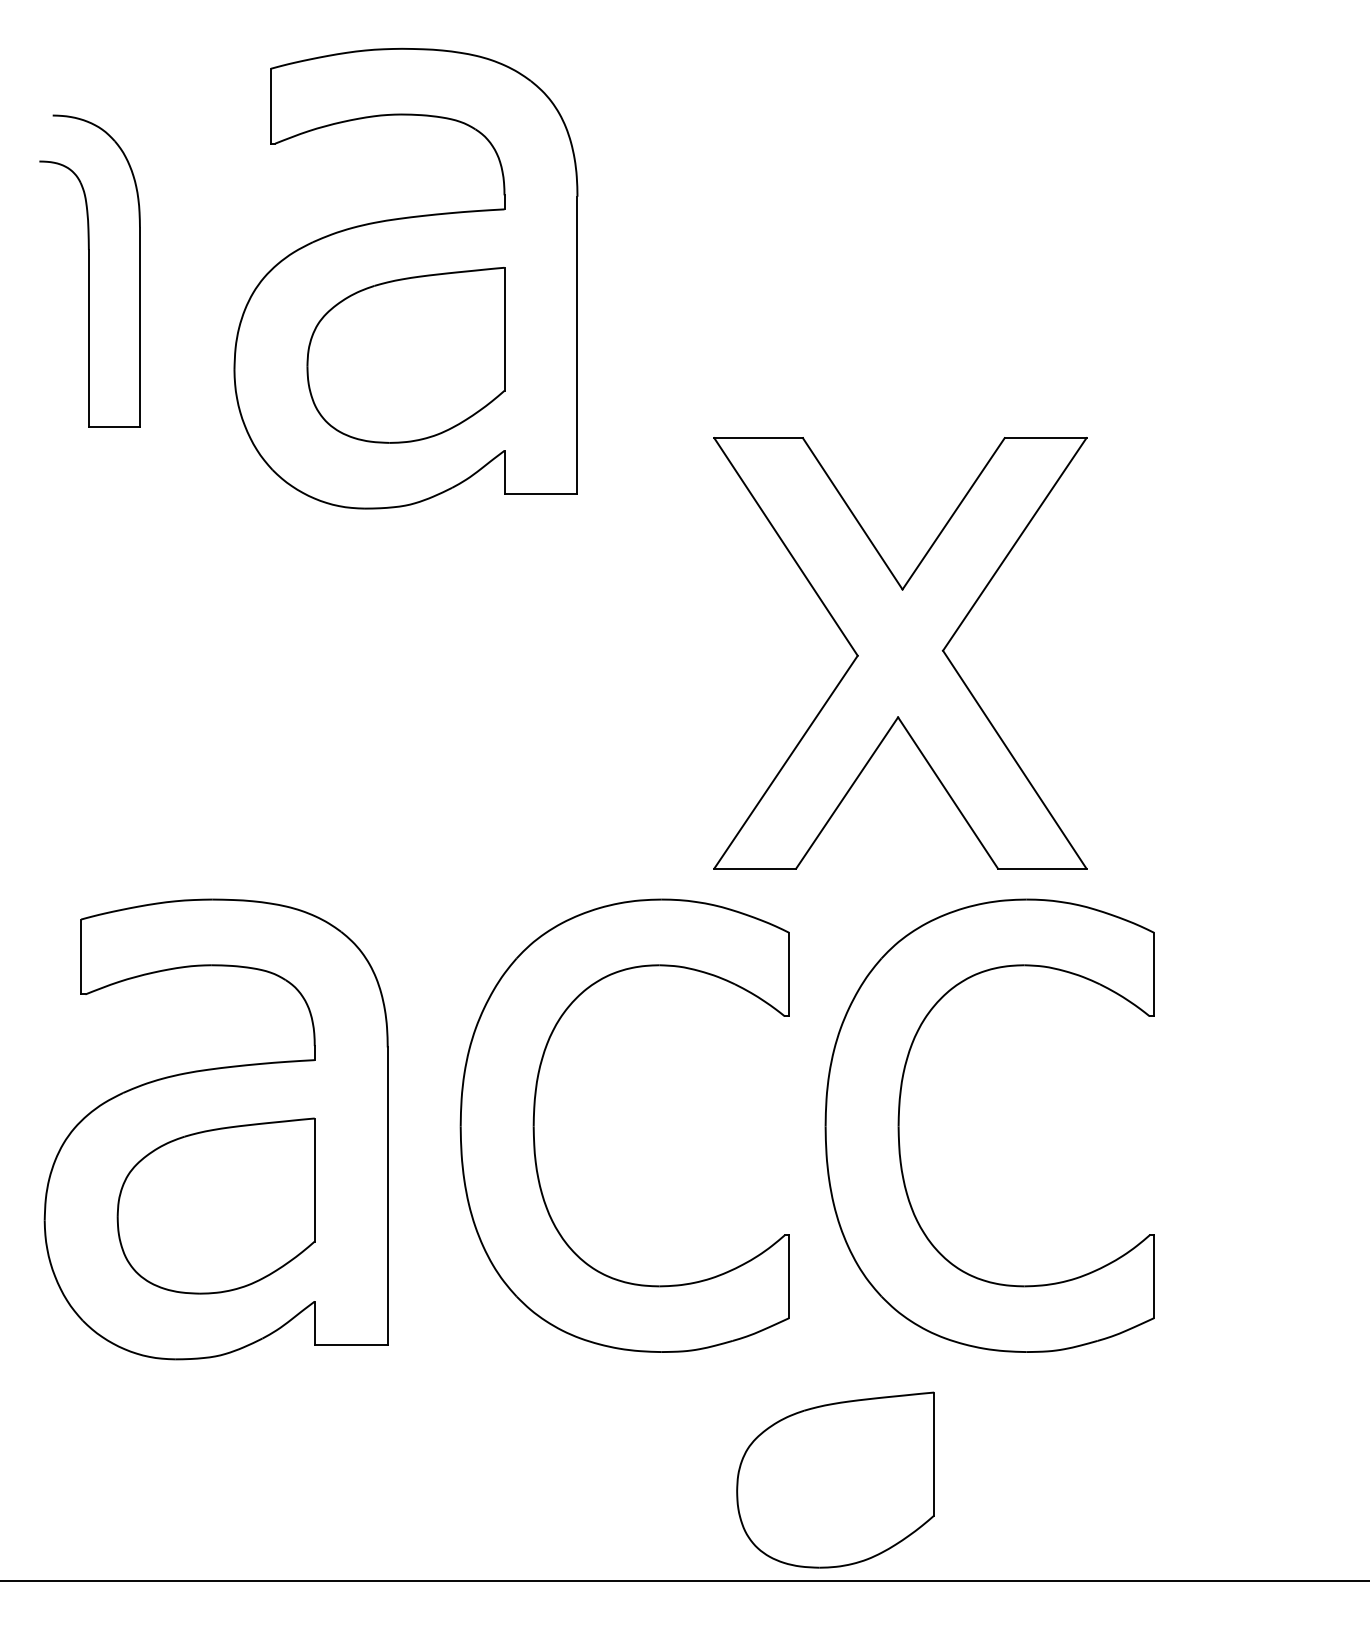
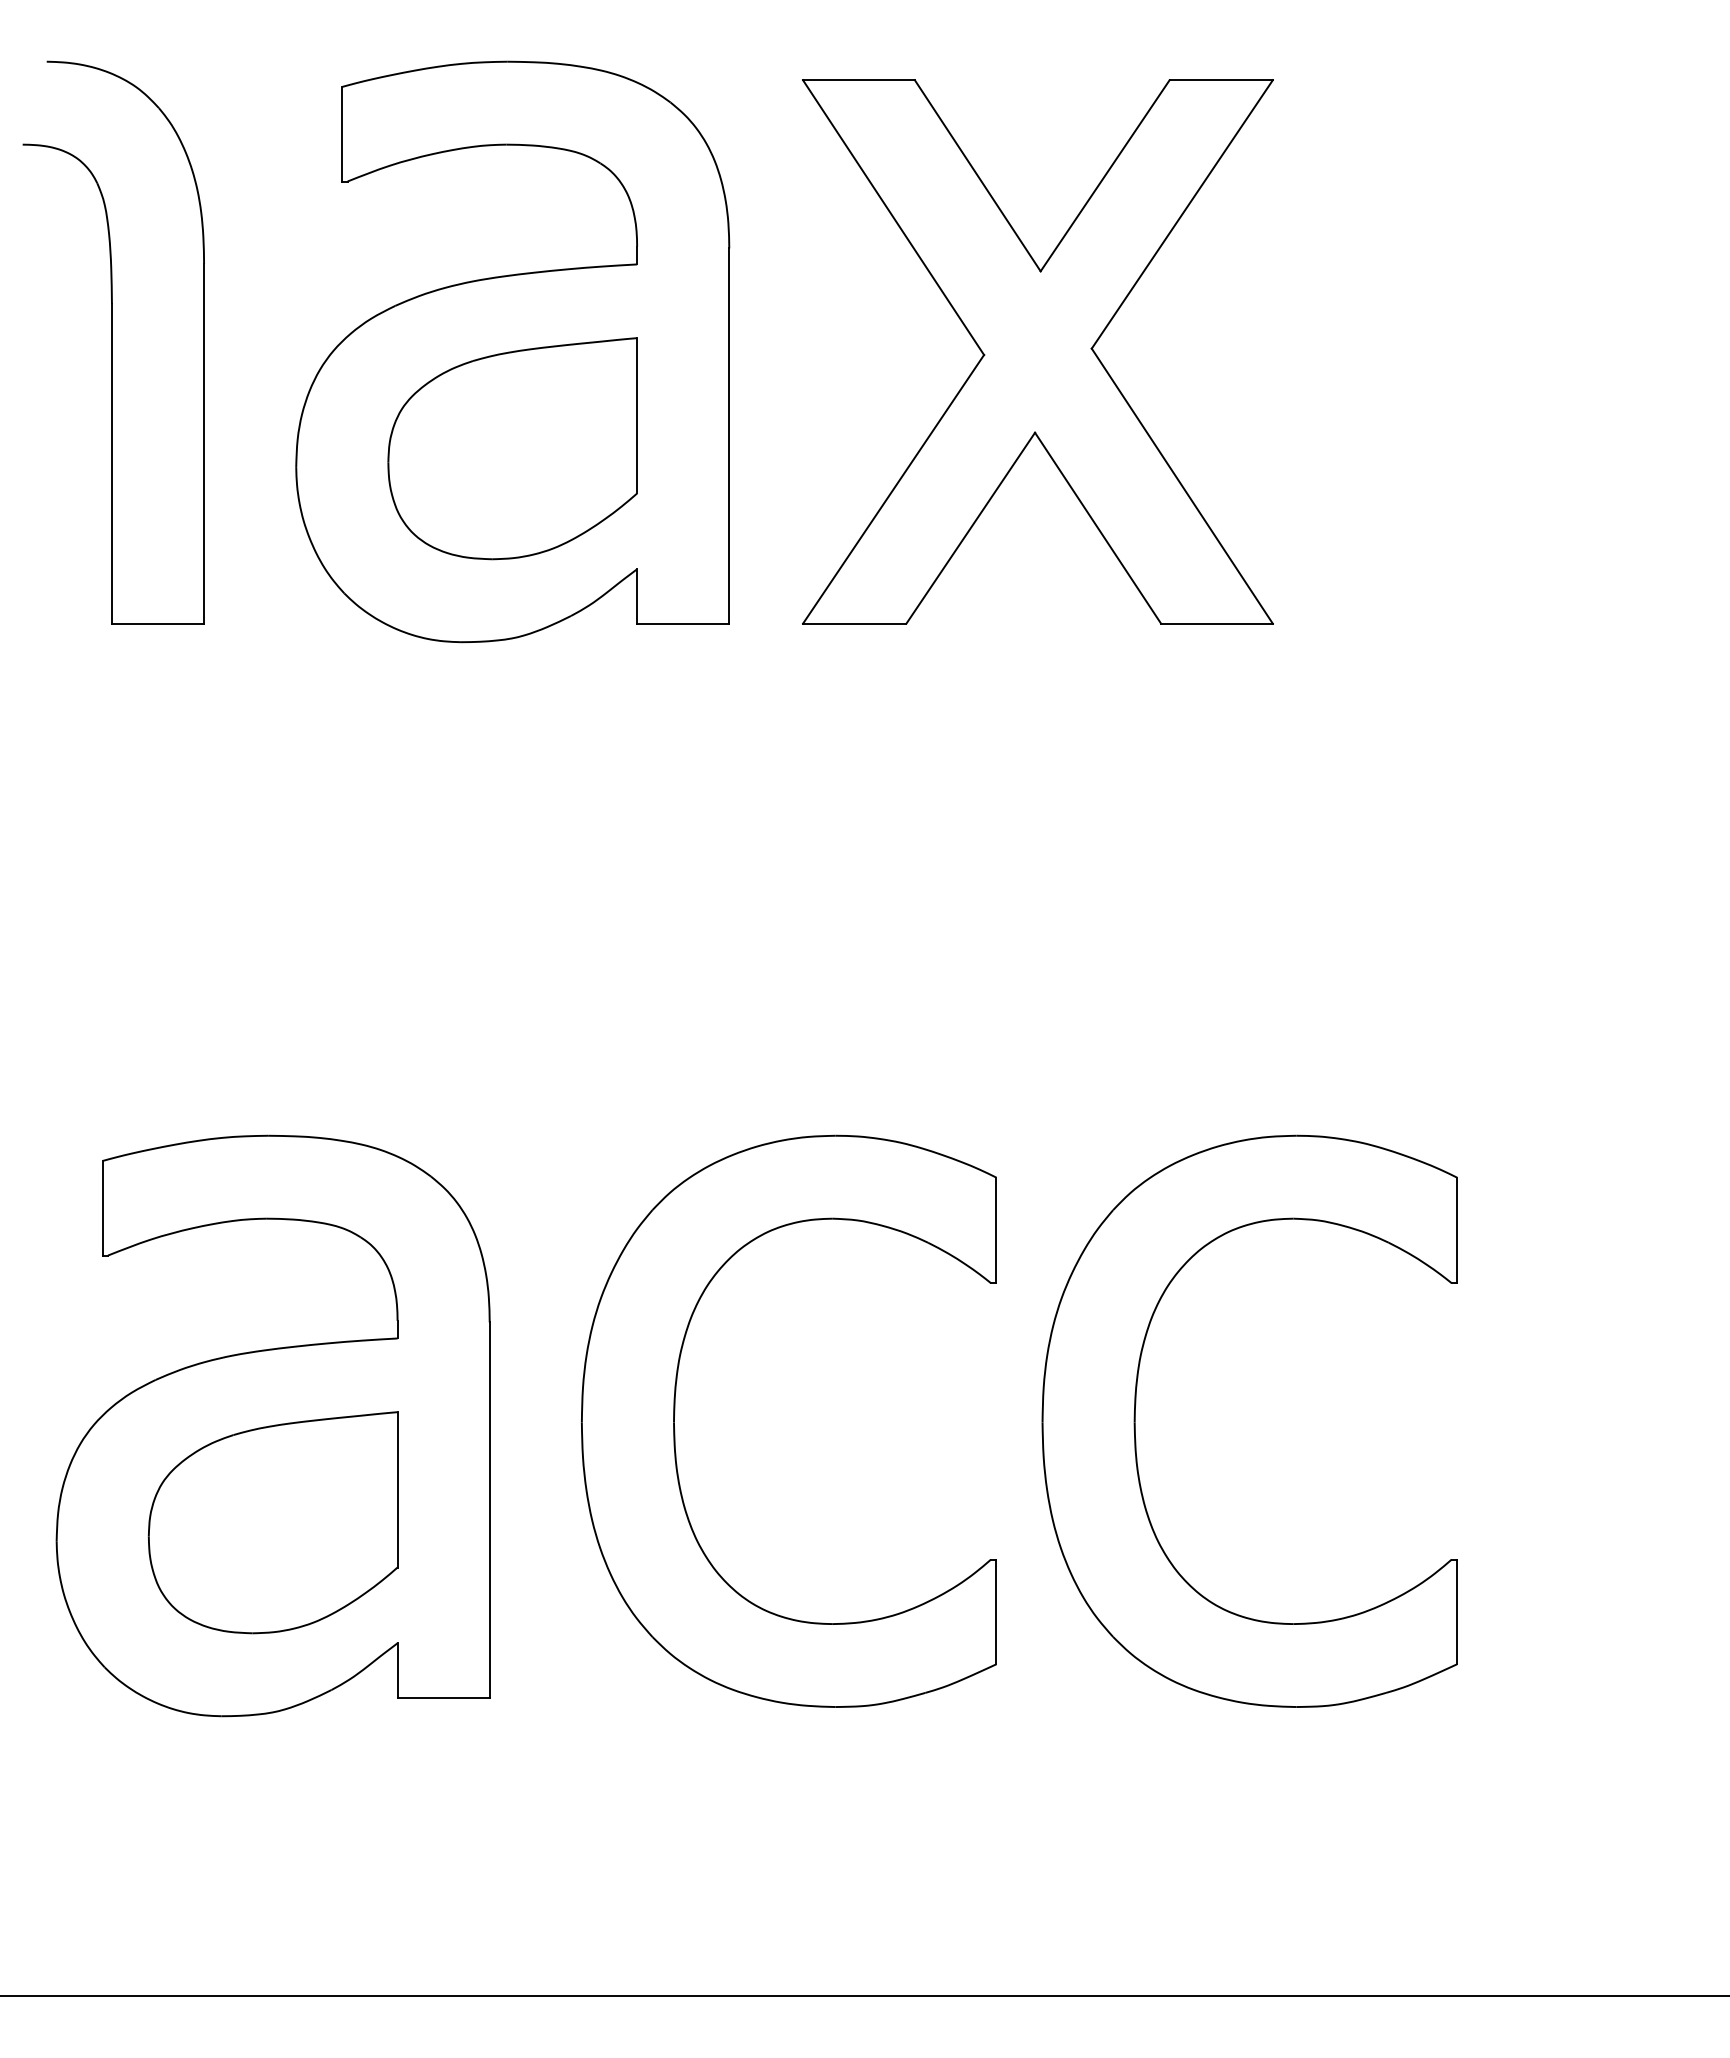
part: (89, 271) -> (113, 342), size x1.43
part: (900, 653) -> (1037, 351), moved
part: (835, 1479) -> (1054, 1868), removed

